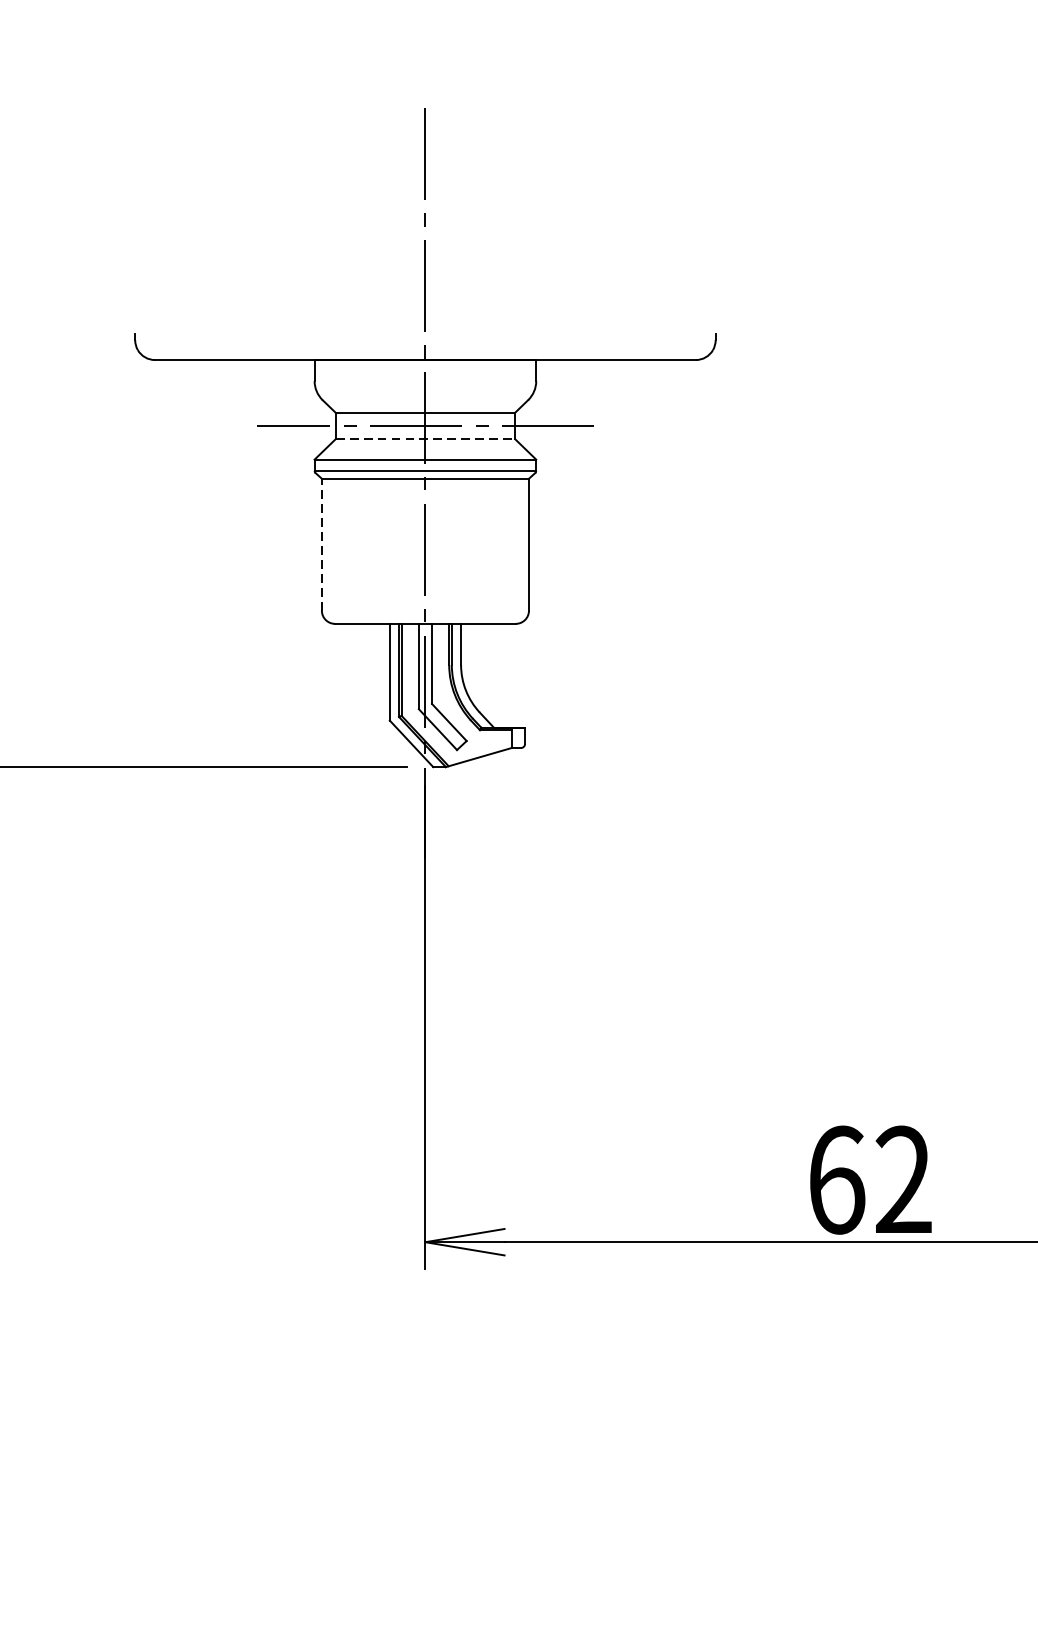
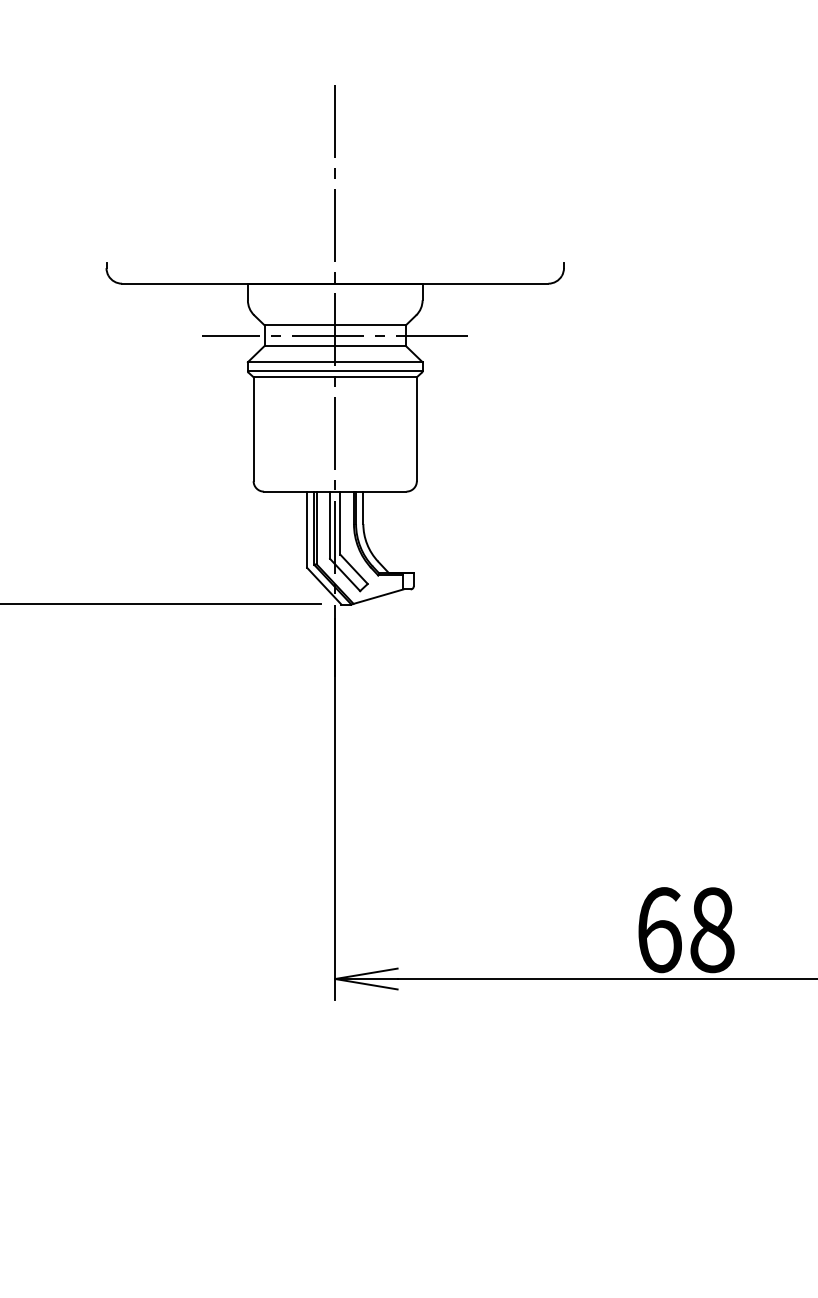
line: (425, 439) -> (335, 346), dashed -> solid
line: (321, 545) -> (253, 429), dashed -> solid
text: (904, 1180) -> (712, 930), 62 -> 68

